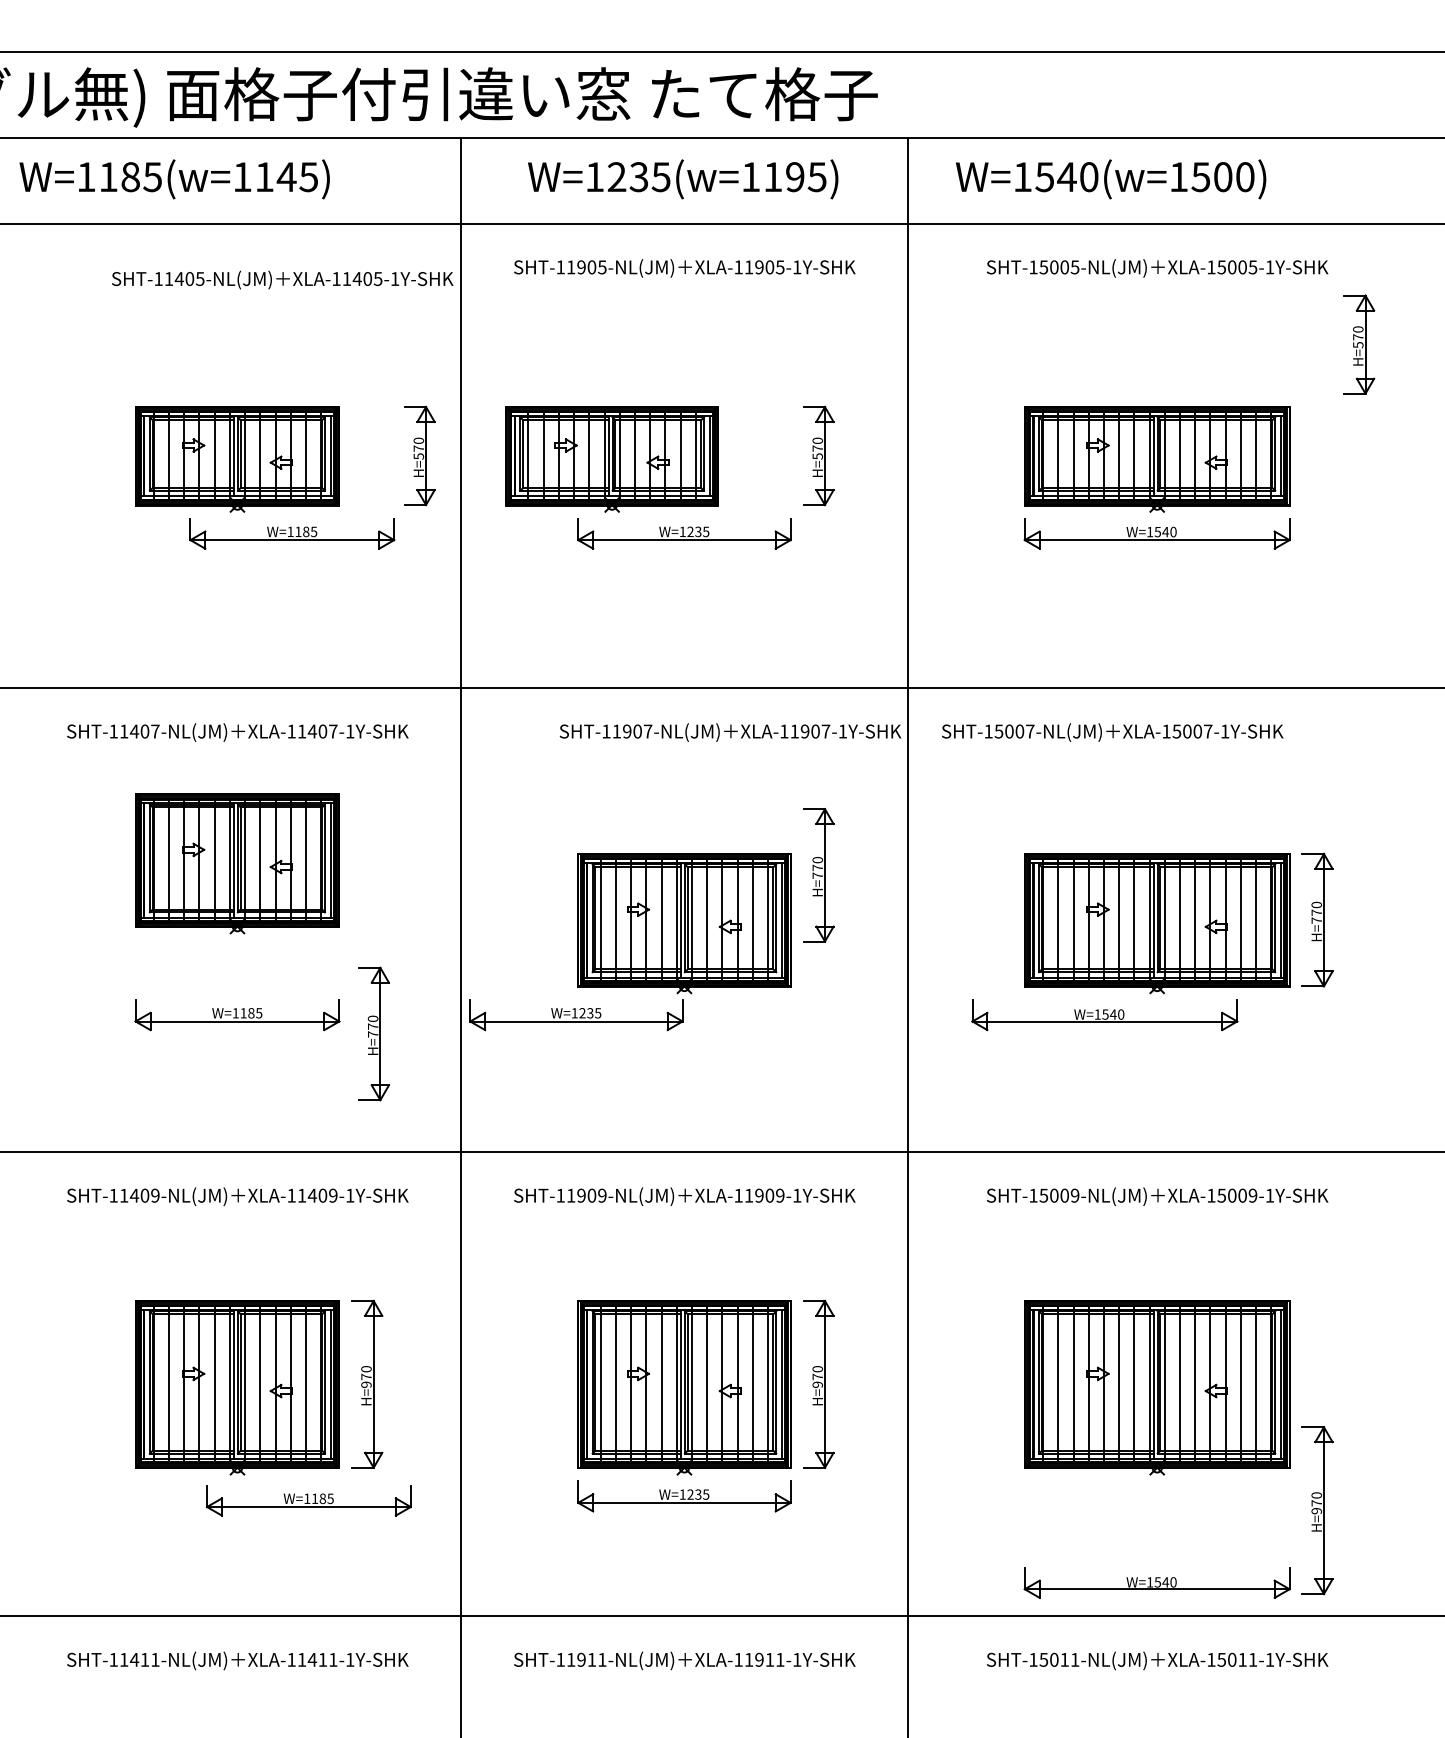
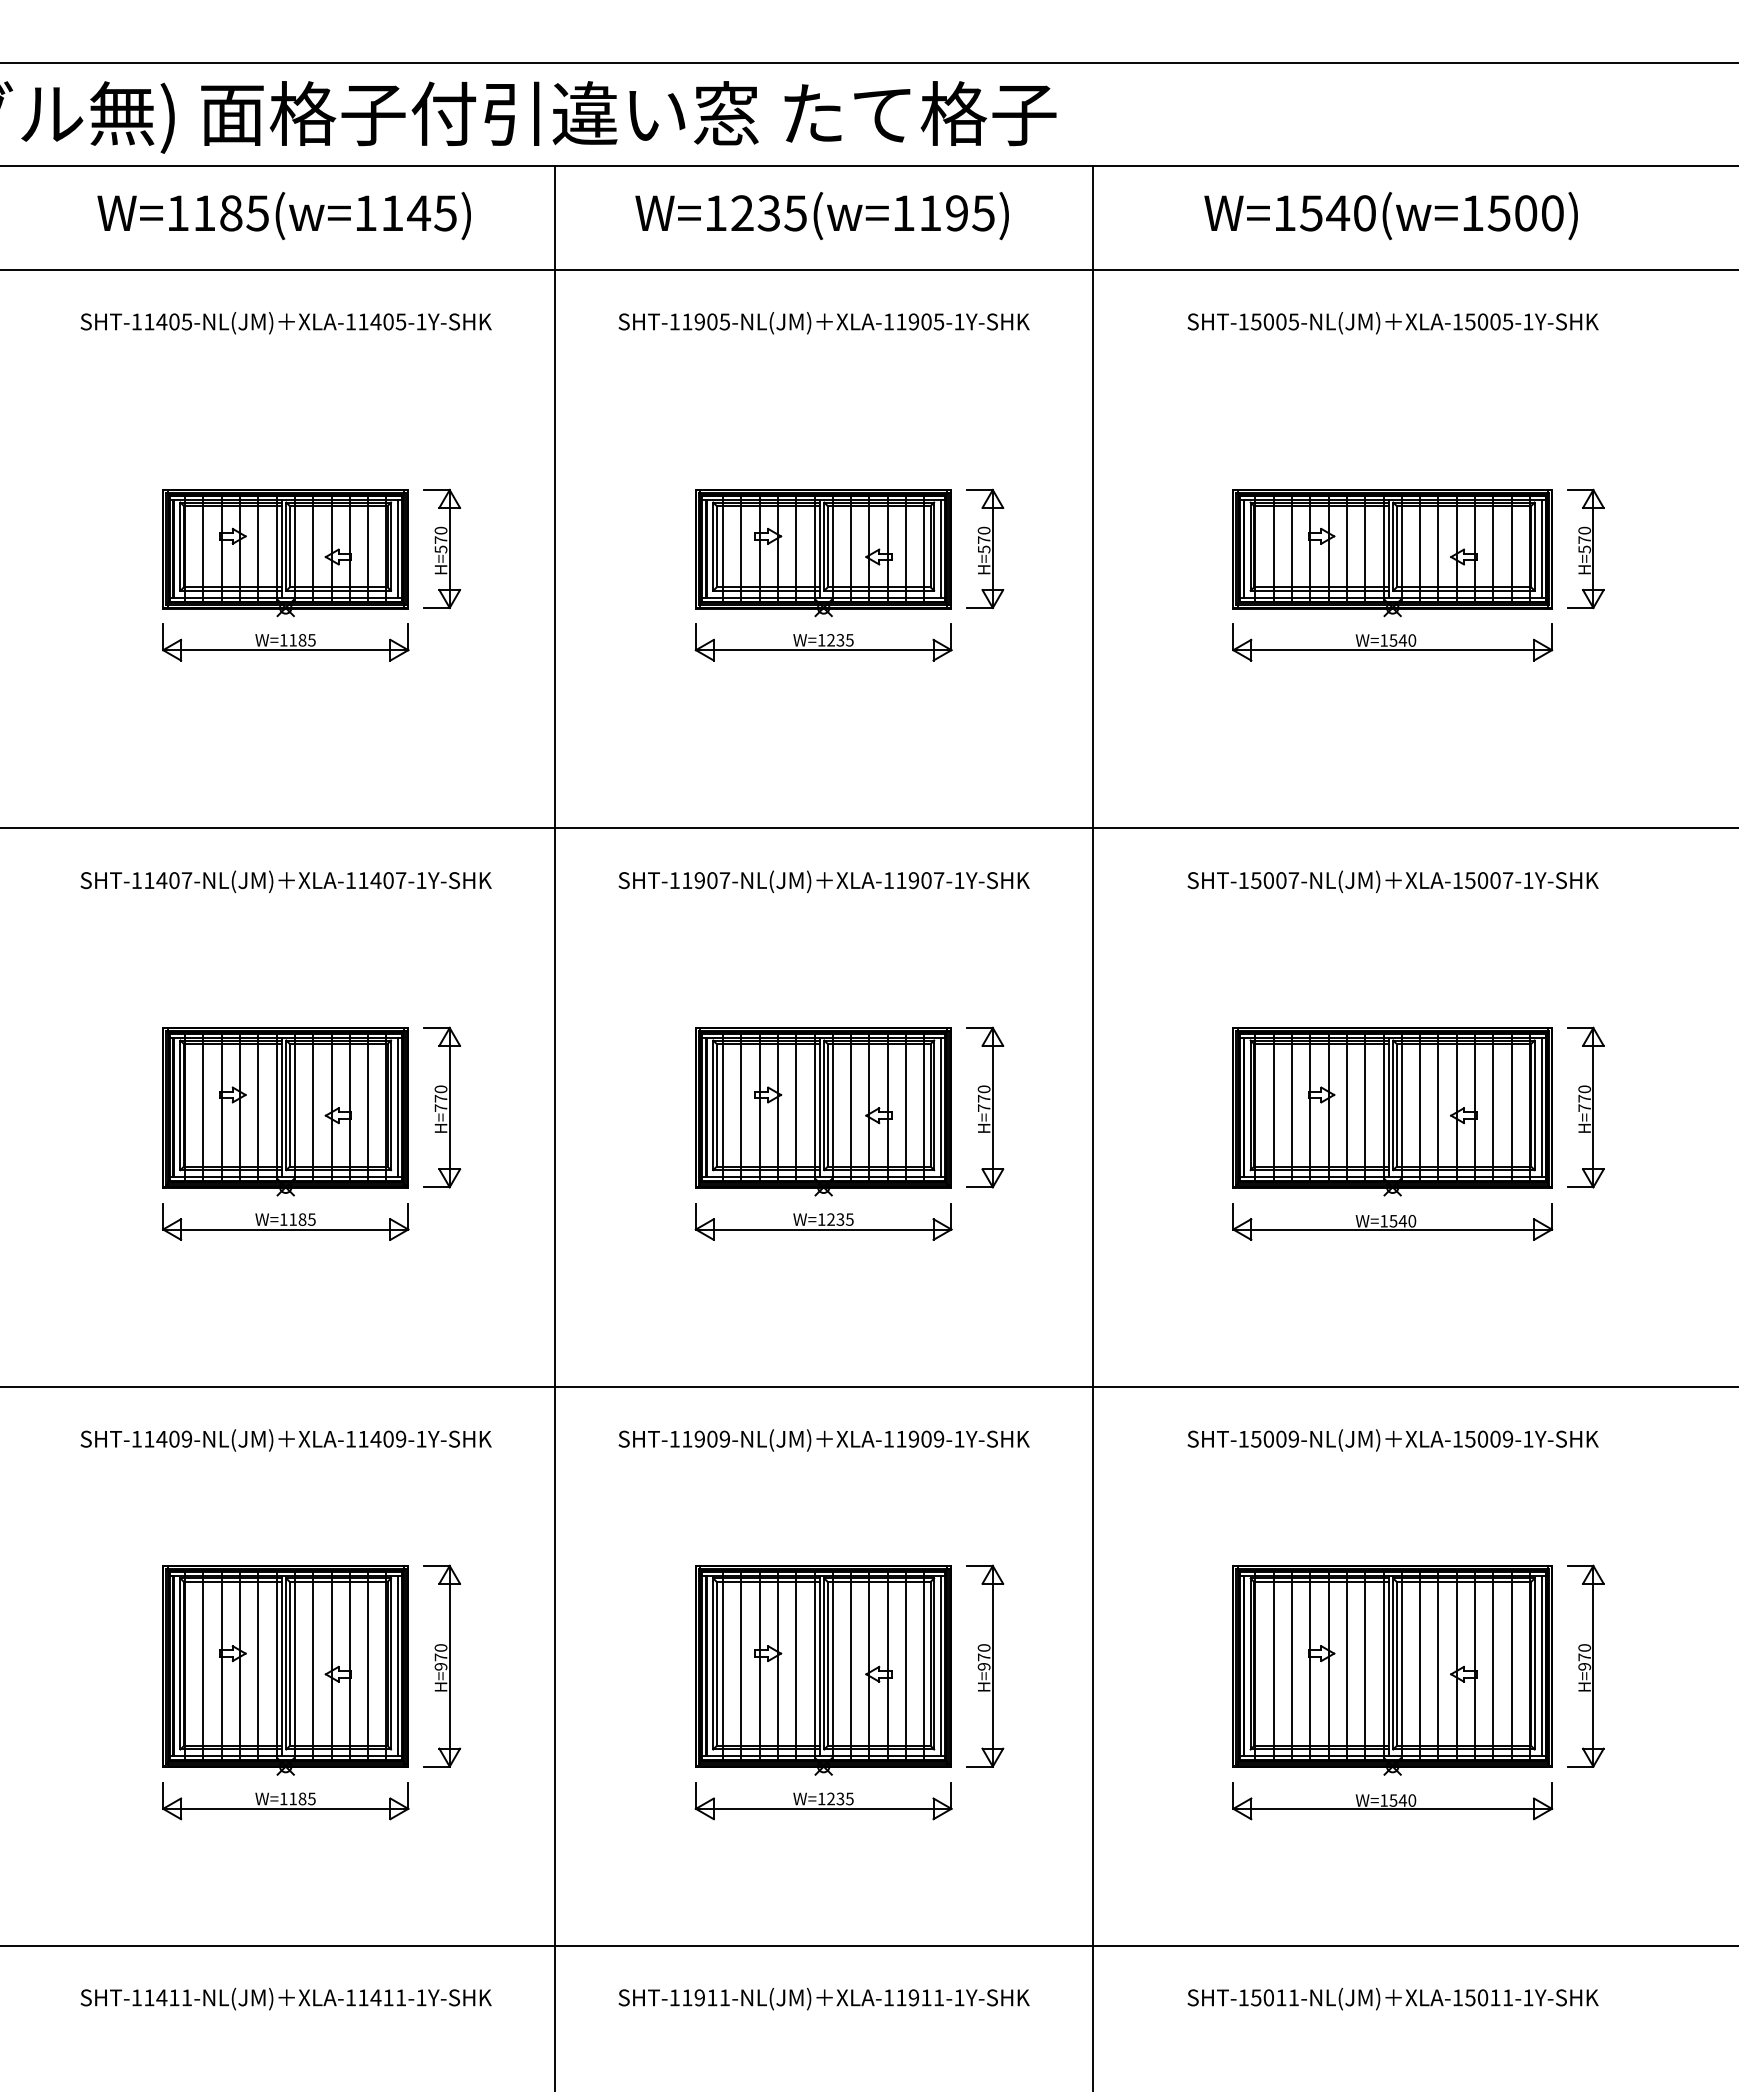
text: (174, 179) -> (283, 216), moved
text: (1110, 179) -> (1390, 216), moved
text: (282, 280) -> (285, 323), moved
part: (1358, 344) -> (1585, 548), moved
part: (420, 455) -> (442, 548), moved
part: (611, 459) -> (823, 553), moved
part: (292, 533) -> (285, 642), moved
text: (729, 732) -> (823, 881), moved
text: (1112, 732) -> (1392, 881), moved
part: (237, 863) -> (285, 1111), moved
part: (818, 875) -> (985, 1107), moved
part: (576, 1014) -> (823, 1221), moved
part: (1104, 1014) -> (1392, 1221), moved
part: (374, 1033) -> (442, 1107), moved
part: (308, 1500) -> (285, 1801), moved
part: (1317, 1510) -> (1585, 1665), moved
part: (1157, 1583) -> (1392, 1801), moved

